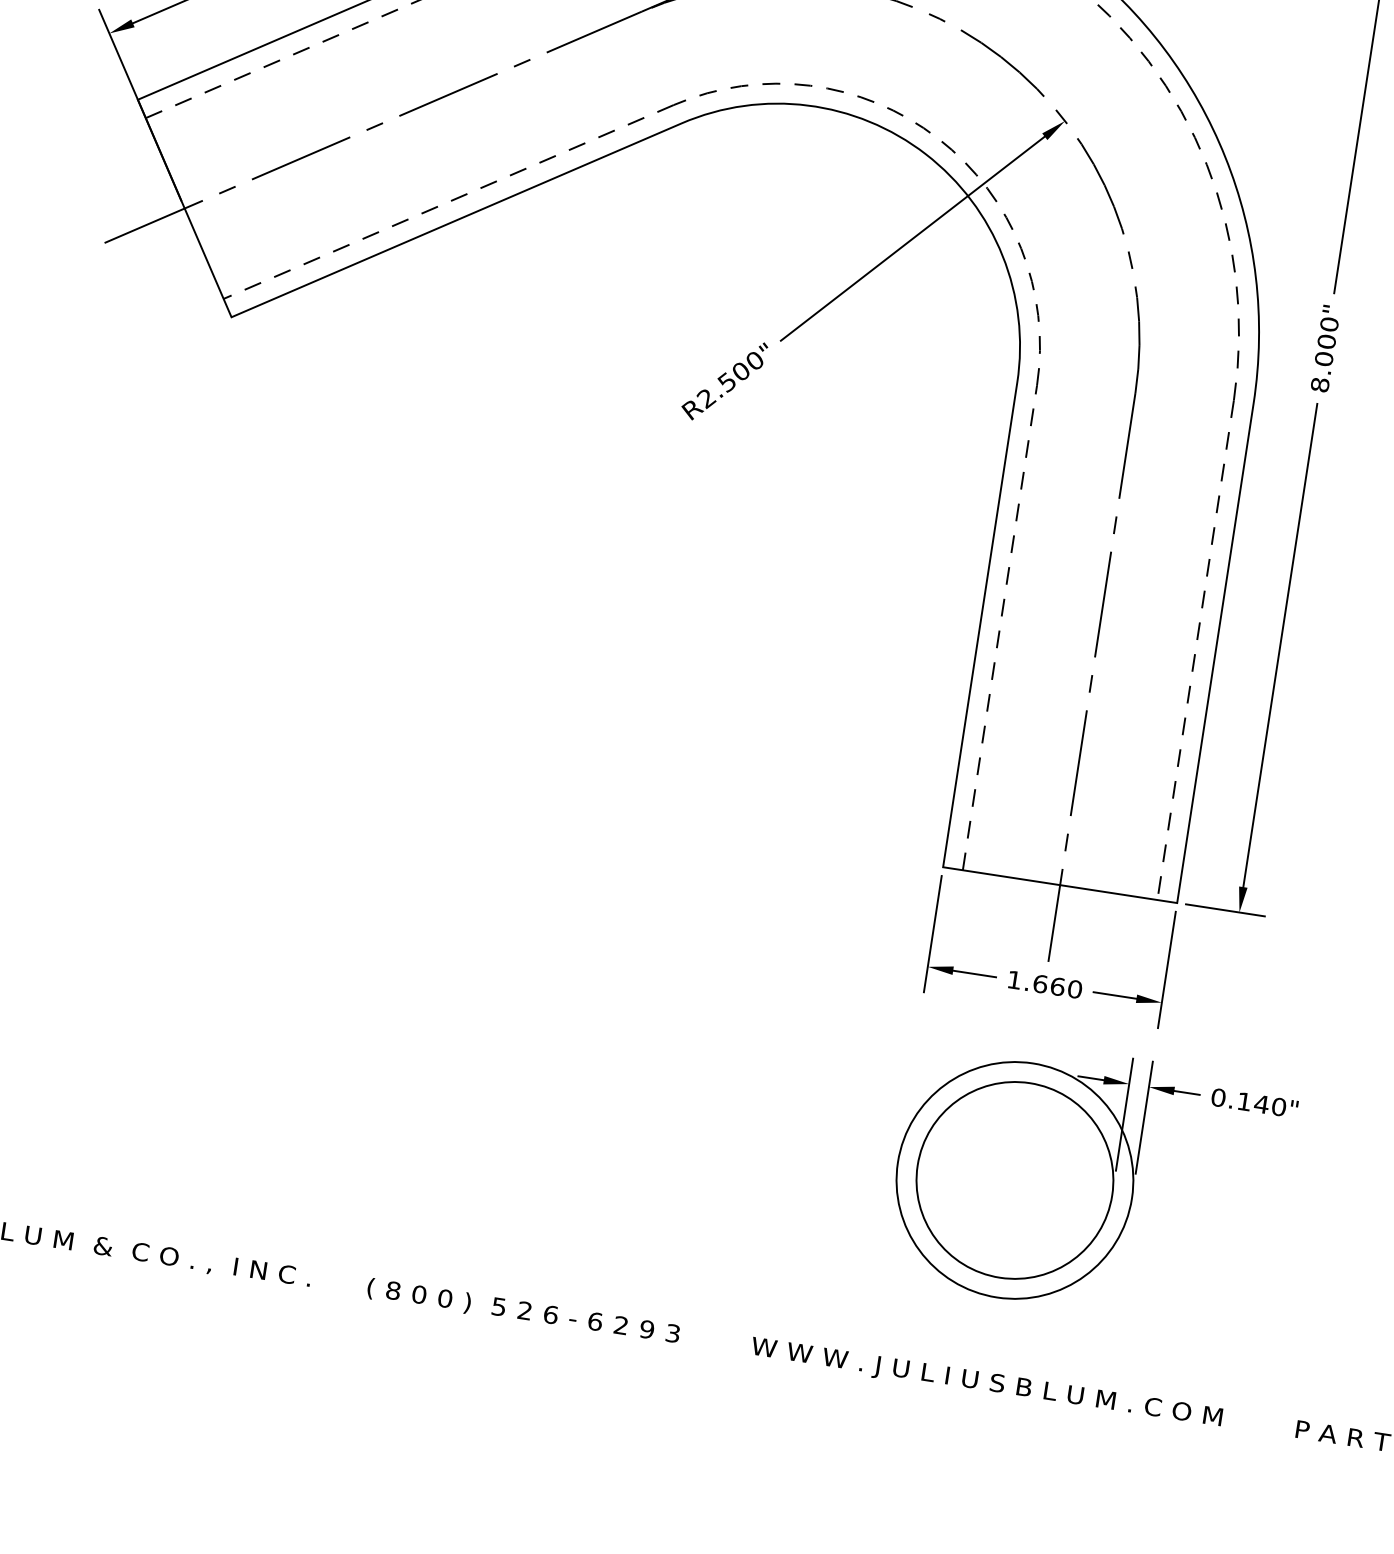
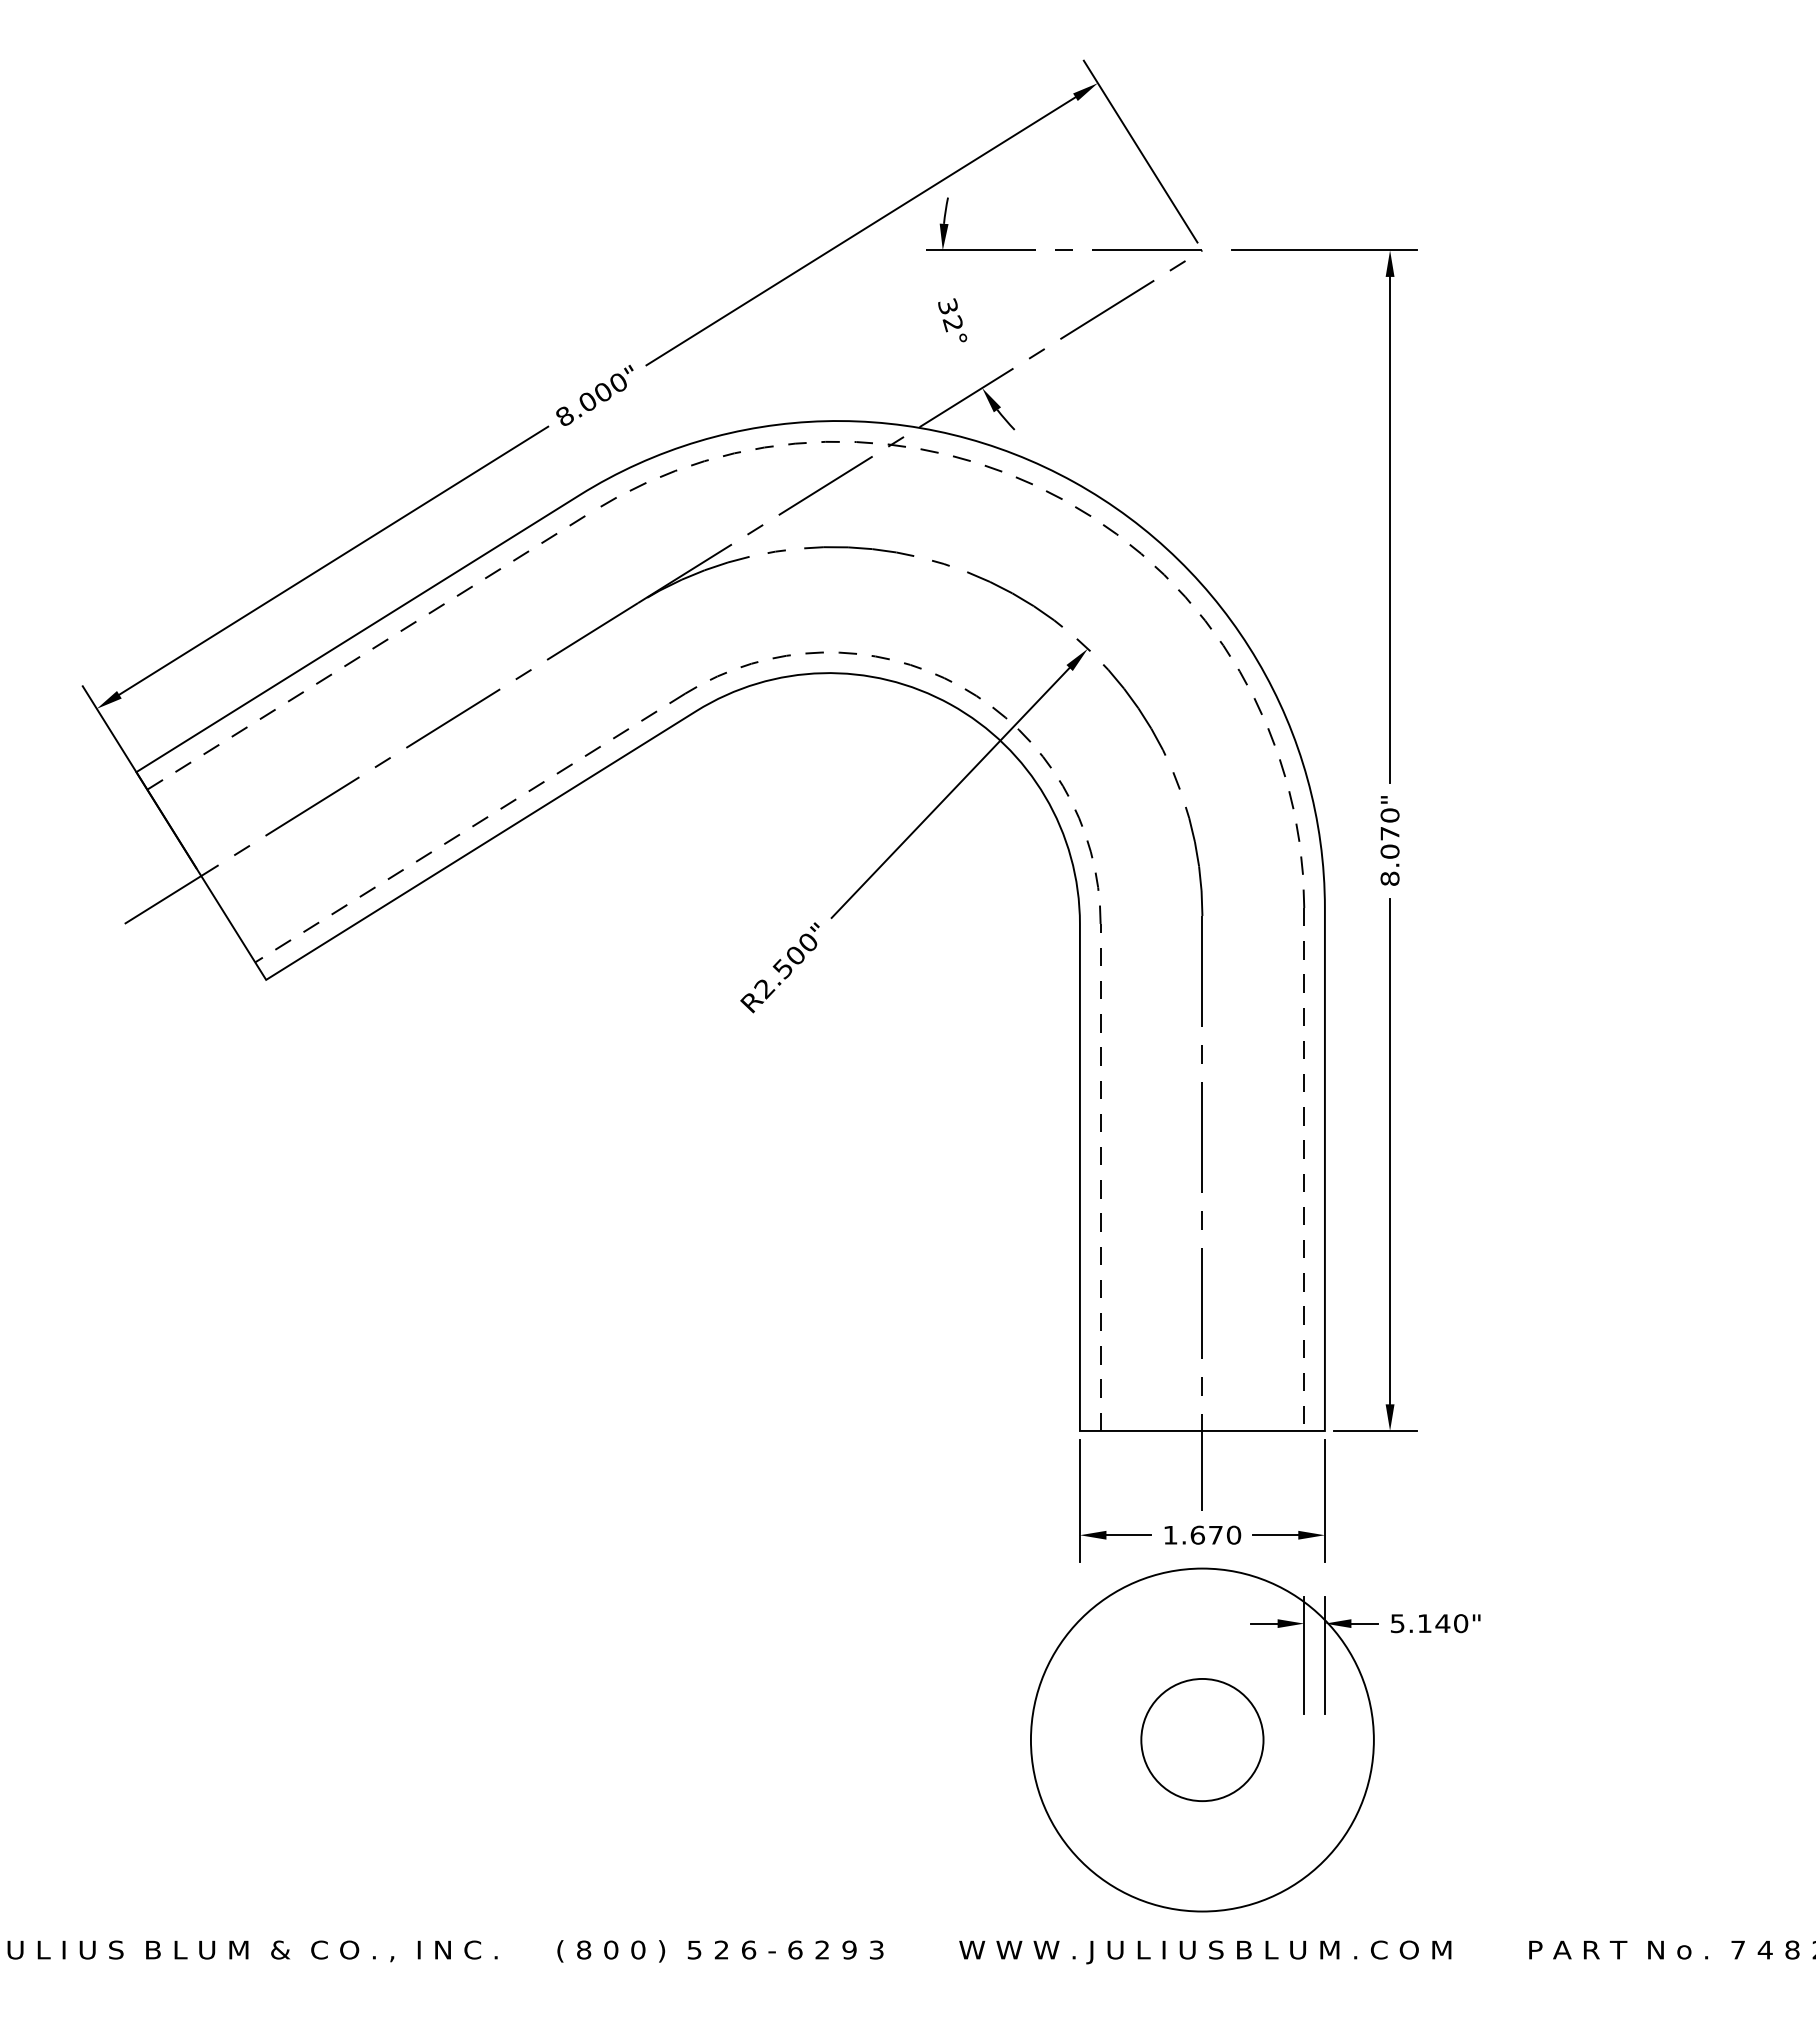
text: (1326, 341) -> (1389, 833), 8.000" -> 8.070"
text: (1058, 986) -> (1216, 1534), 1.660 -> 1.670
text: (1218, 1097) -> (1397, 1623), 0.140" -> 5.140"
circle: (1014, 1179) -> (1201, 1739), size x1.4
circle: (1015, 1179) -> (1202, 1739), size x0.6

